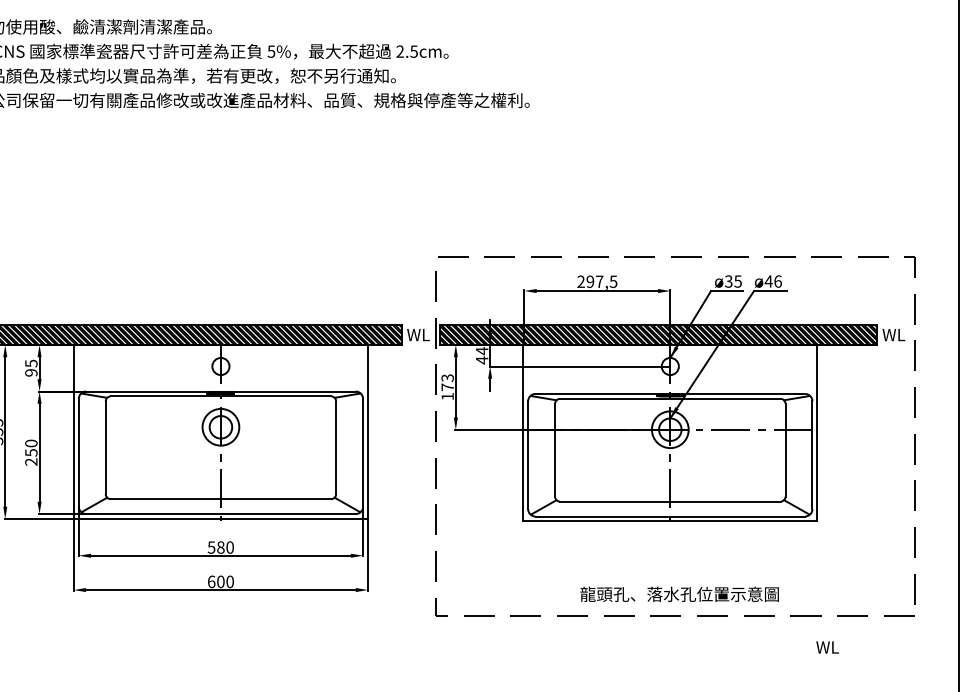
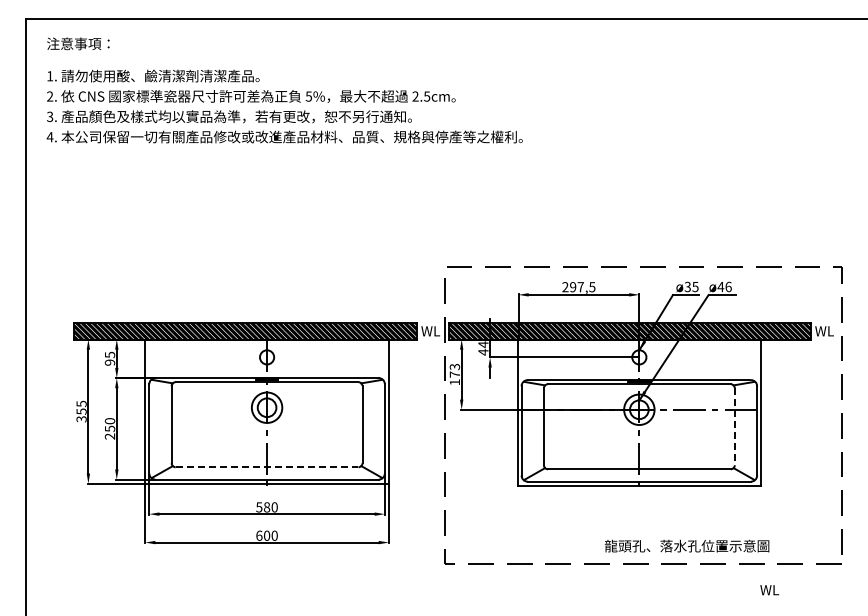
line: (785, 451) -> (734, 427), solid -> dashed
line: (221, 499) -> (267, 467), solid -> dashed
text: (678, 593) -> (686, 545), moved

